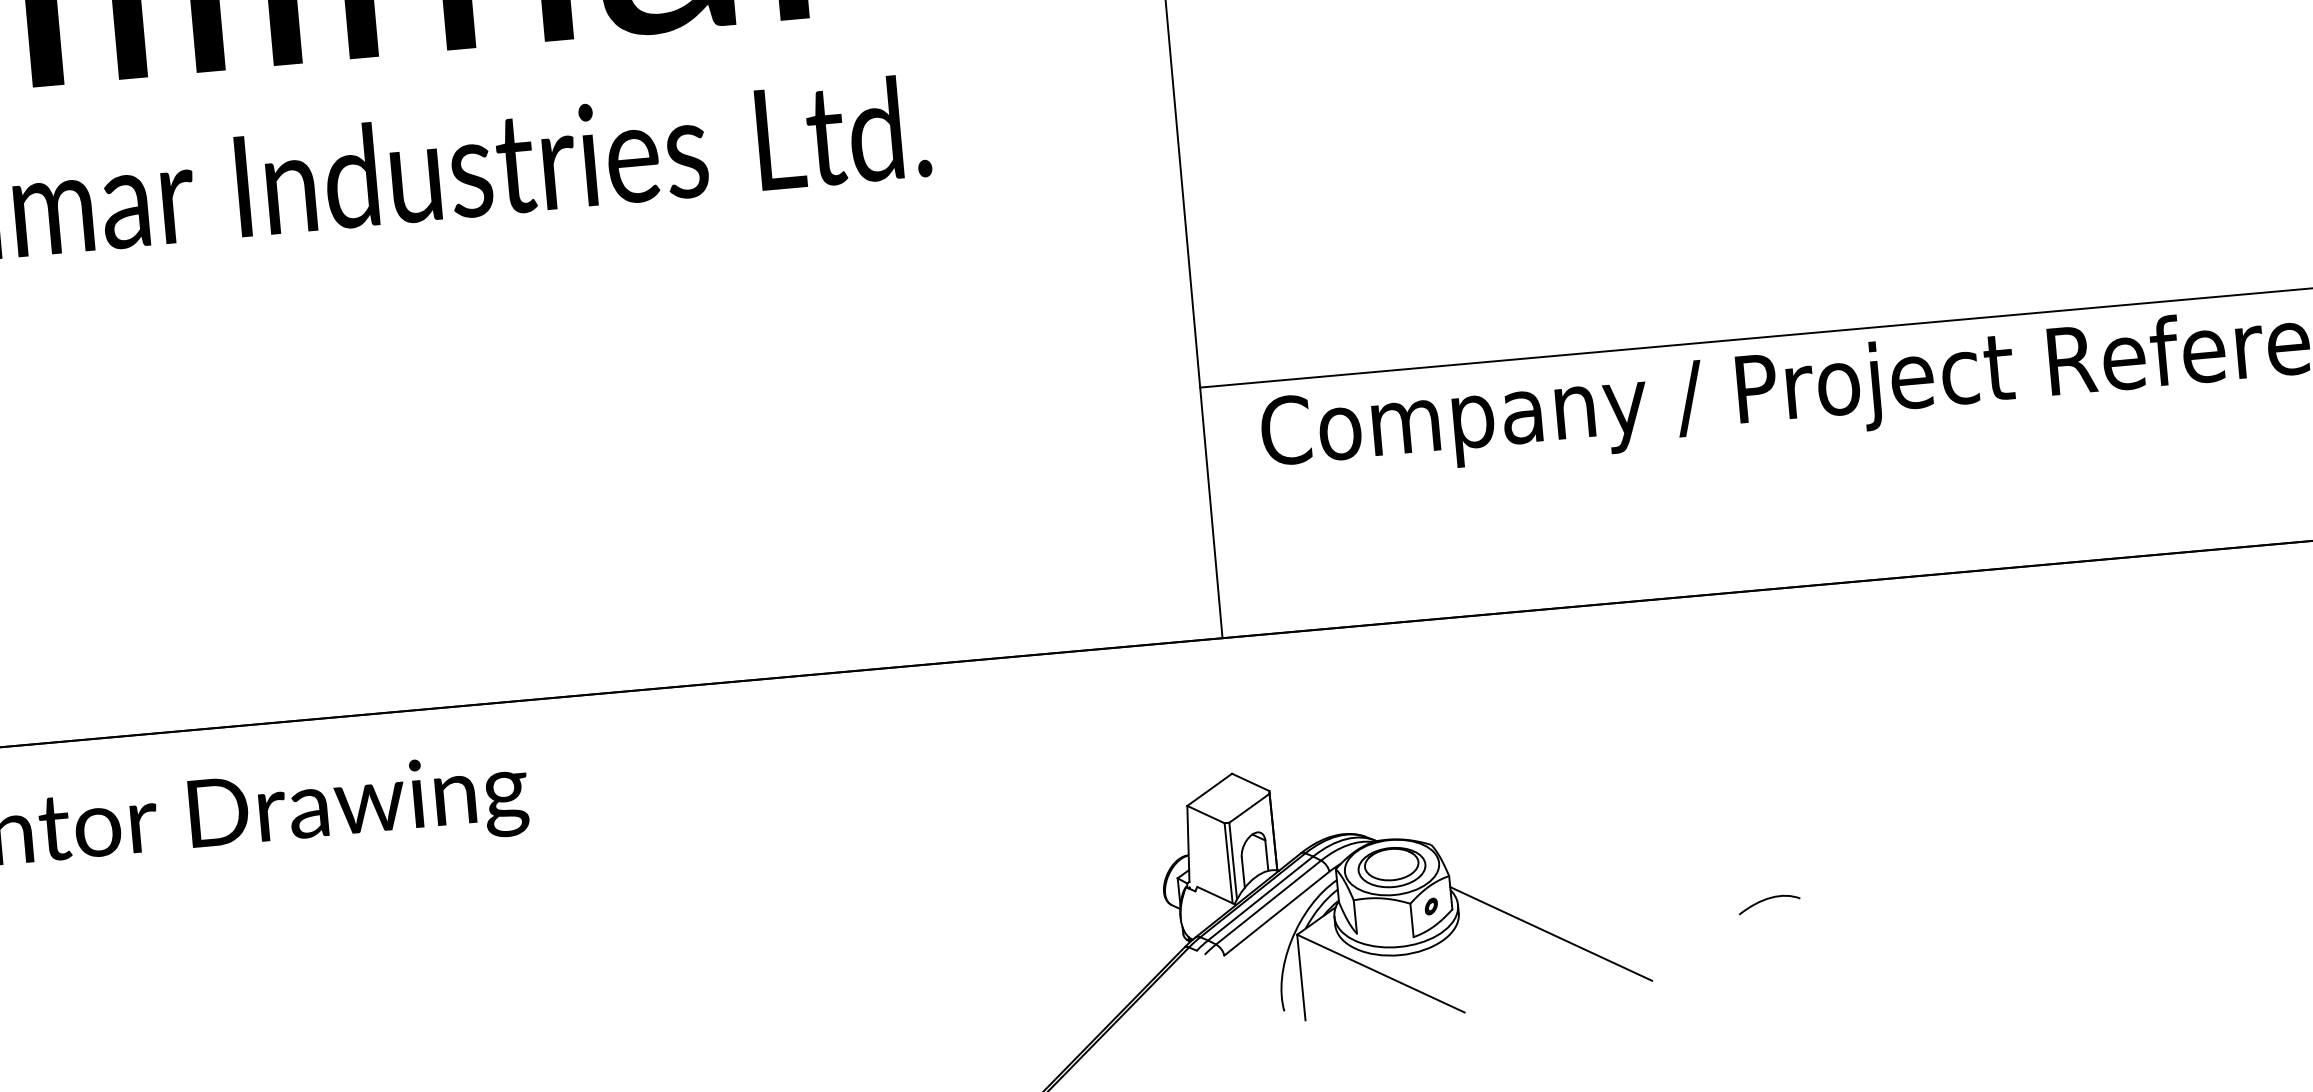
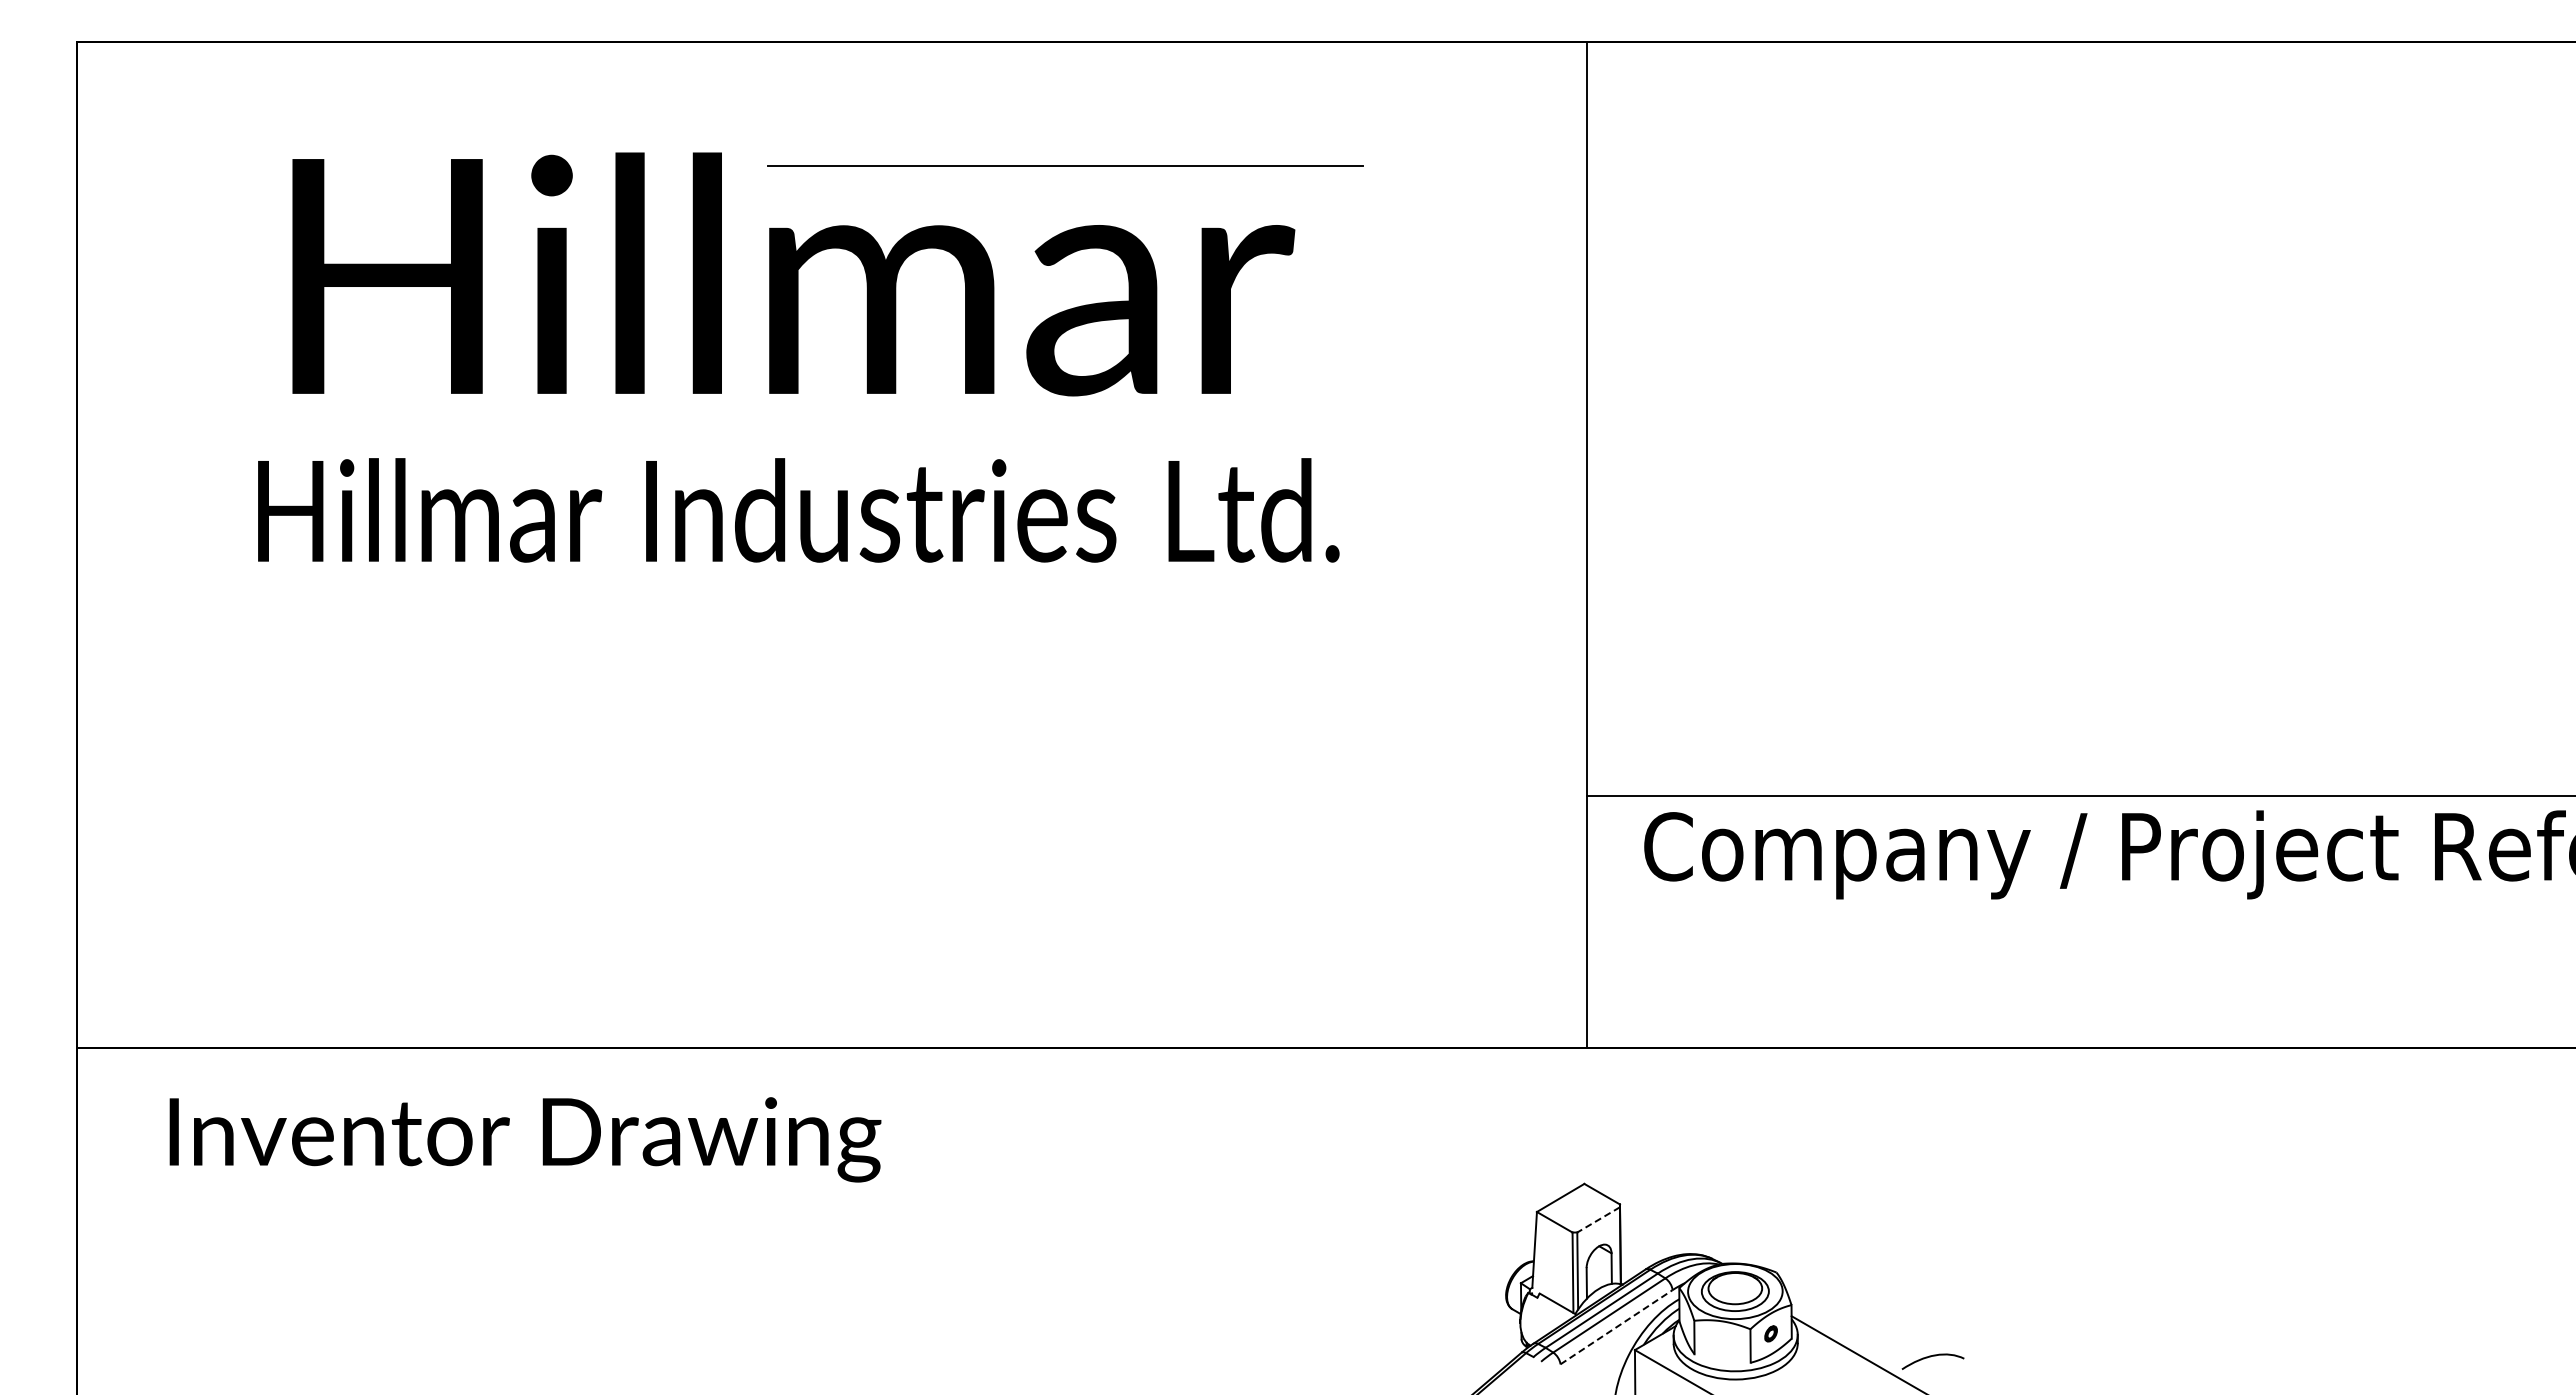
line: (1249, 807) -> (1598, 1219), solid -> dashed
curve: (1766, 900) -> (1930, 1357), moved
line: (1276, 912) -> (1616, 1326), solid -> dashed

